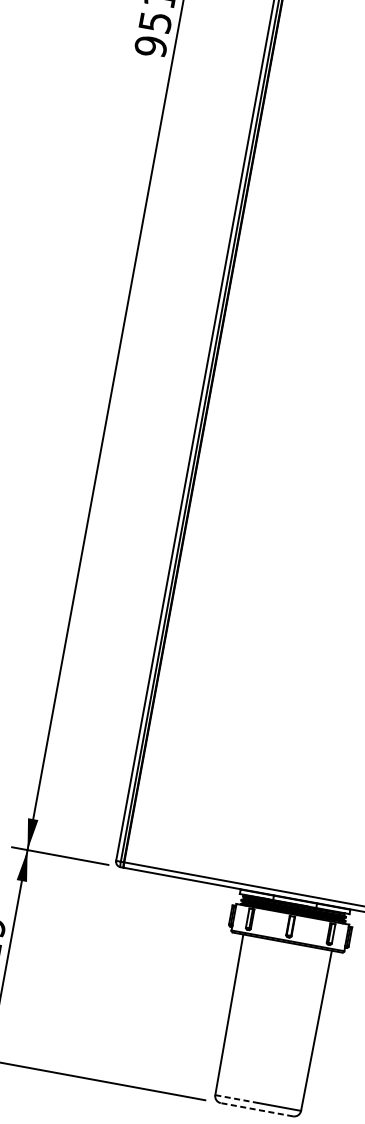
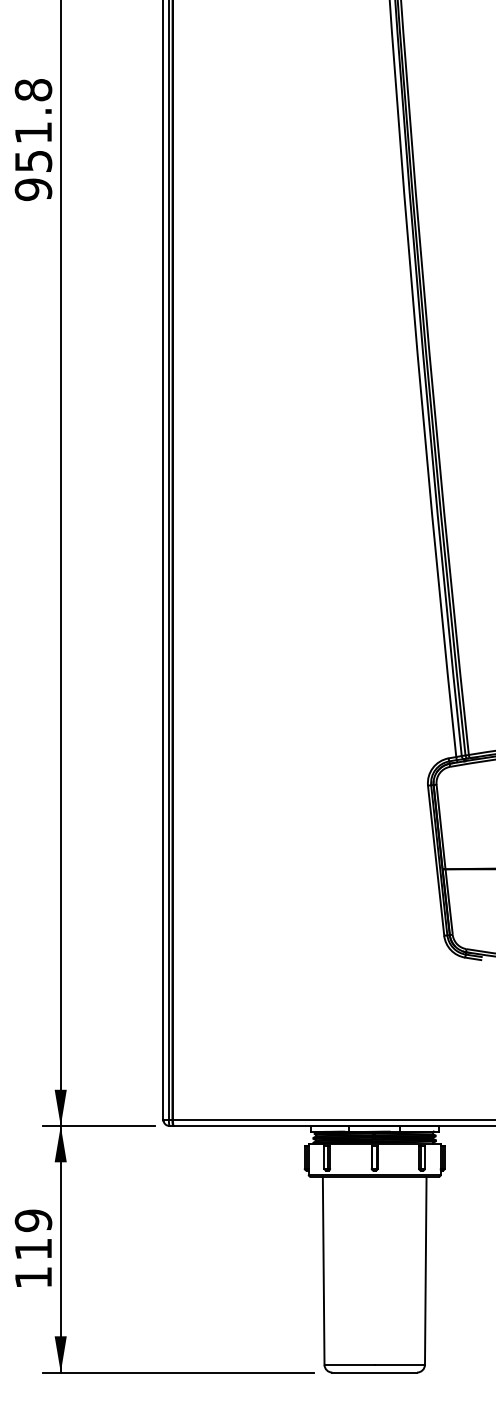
line: (237, 1099) -> (350, 1364), dashed -> solid
line: (256, 1109) -> (374, 1372), dashed -> solid

